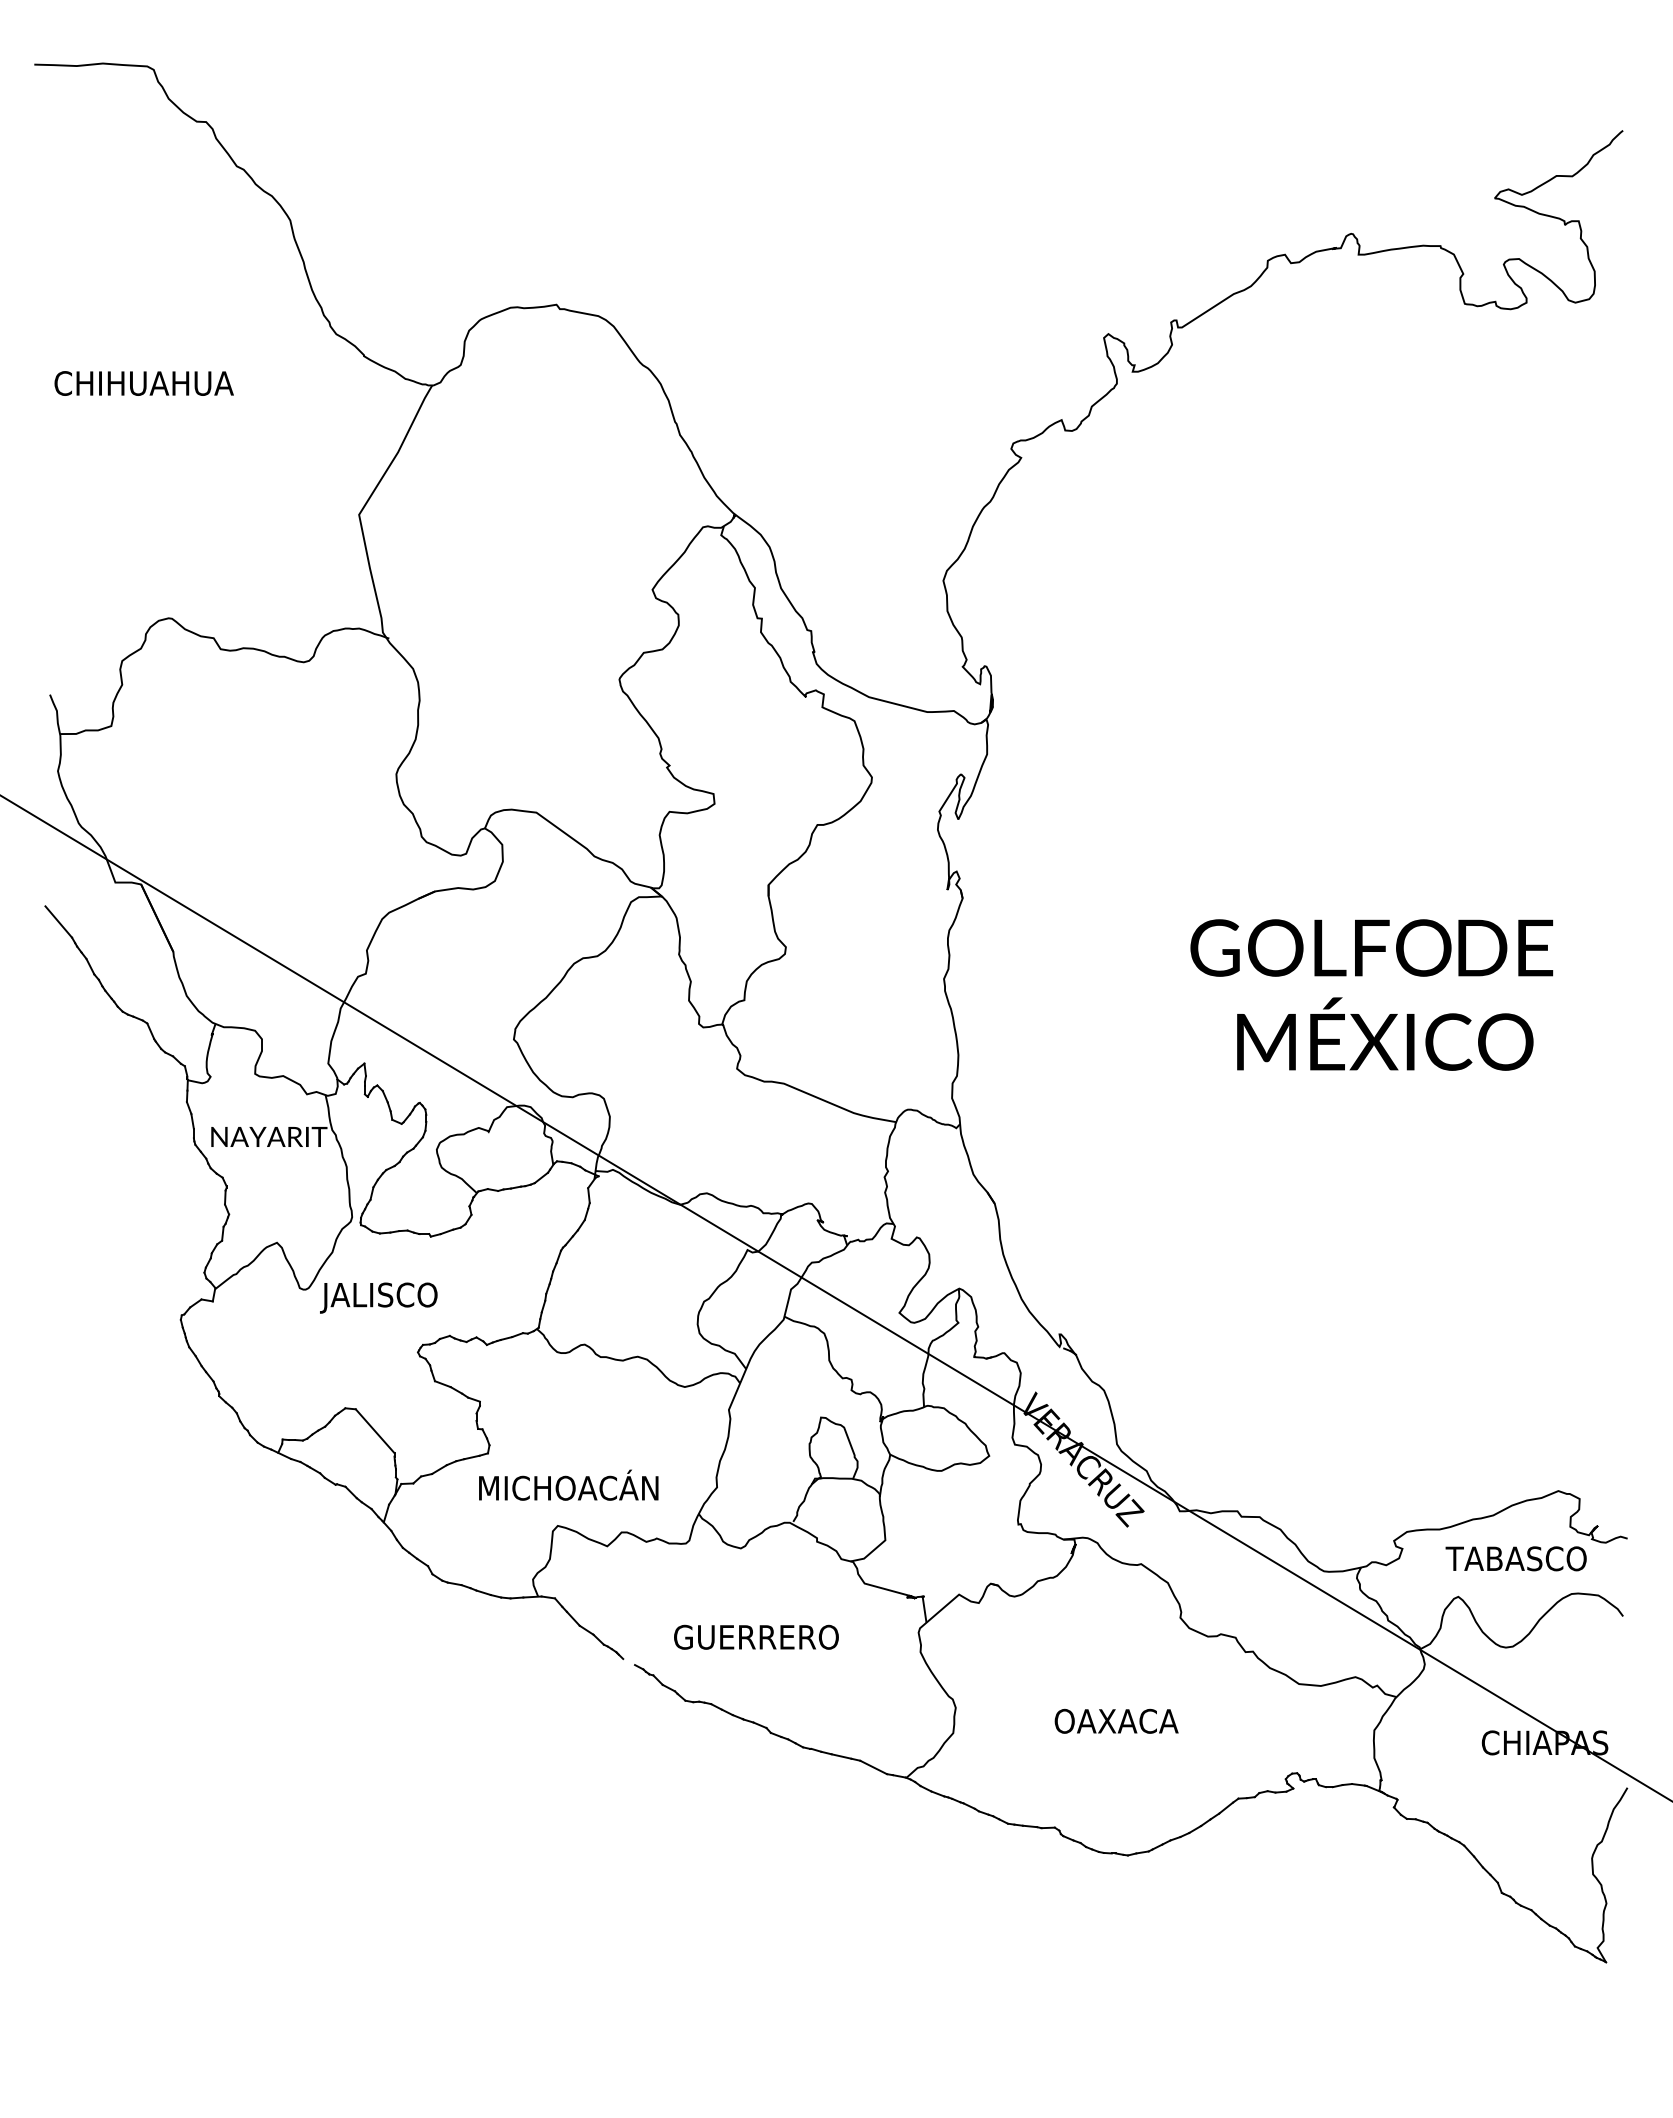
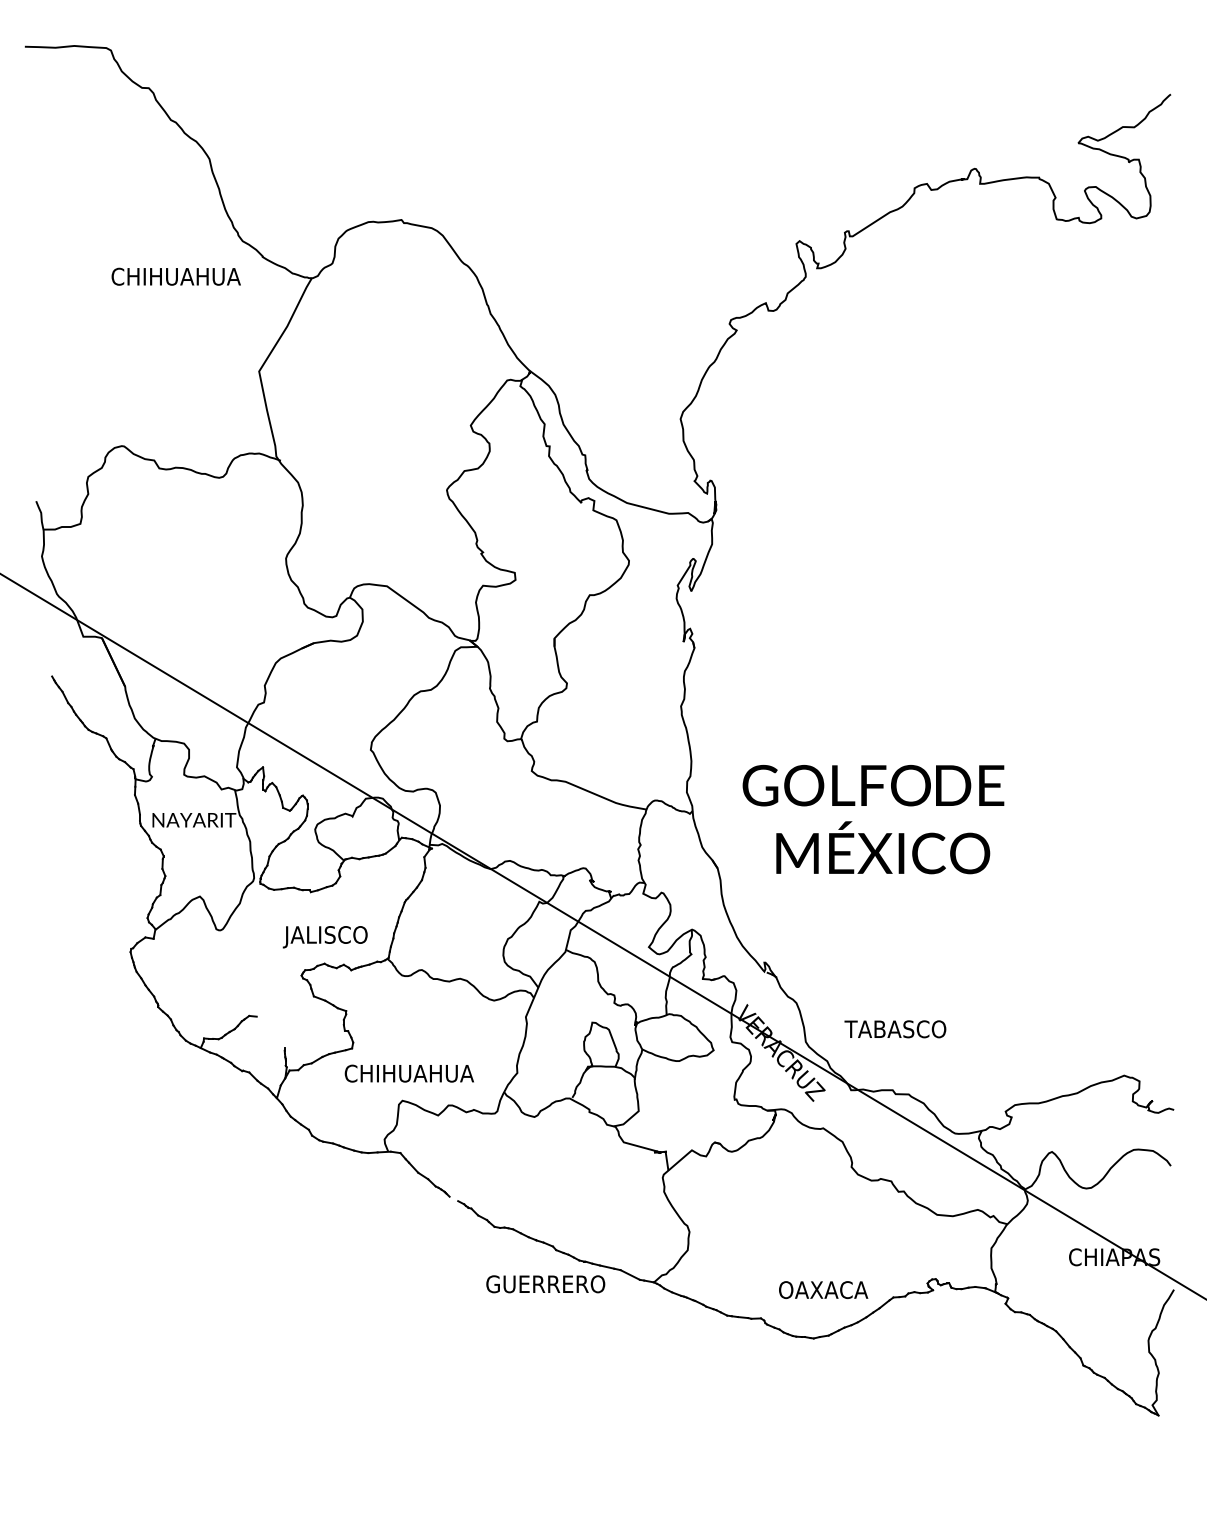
text: (143, 383) -> (175, 276), moved
line: (58, 921) -> (42, 664), removed
text: (1371, 994) -> (873, 819), moved
text: (378, 1297) -> (325, 936), moved
line: (374, 1431) -> (270, 1032), removed
text: (567, 1484) -> (409, 1070), MICHOACÁN -> CHIHUAHUA
text: (1515, 1558) -> (894, 1029), moved
text: (756, 1636) -> (545, 1283), moved
text: (1116, 1720) -> (823, 1289), moved

